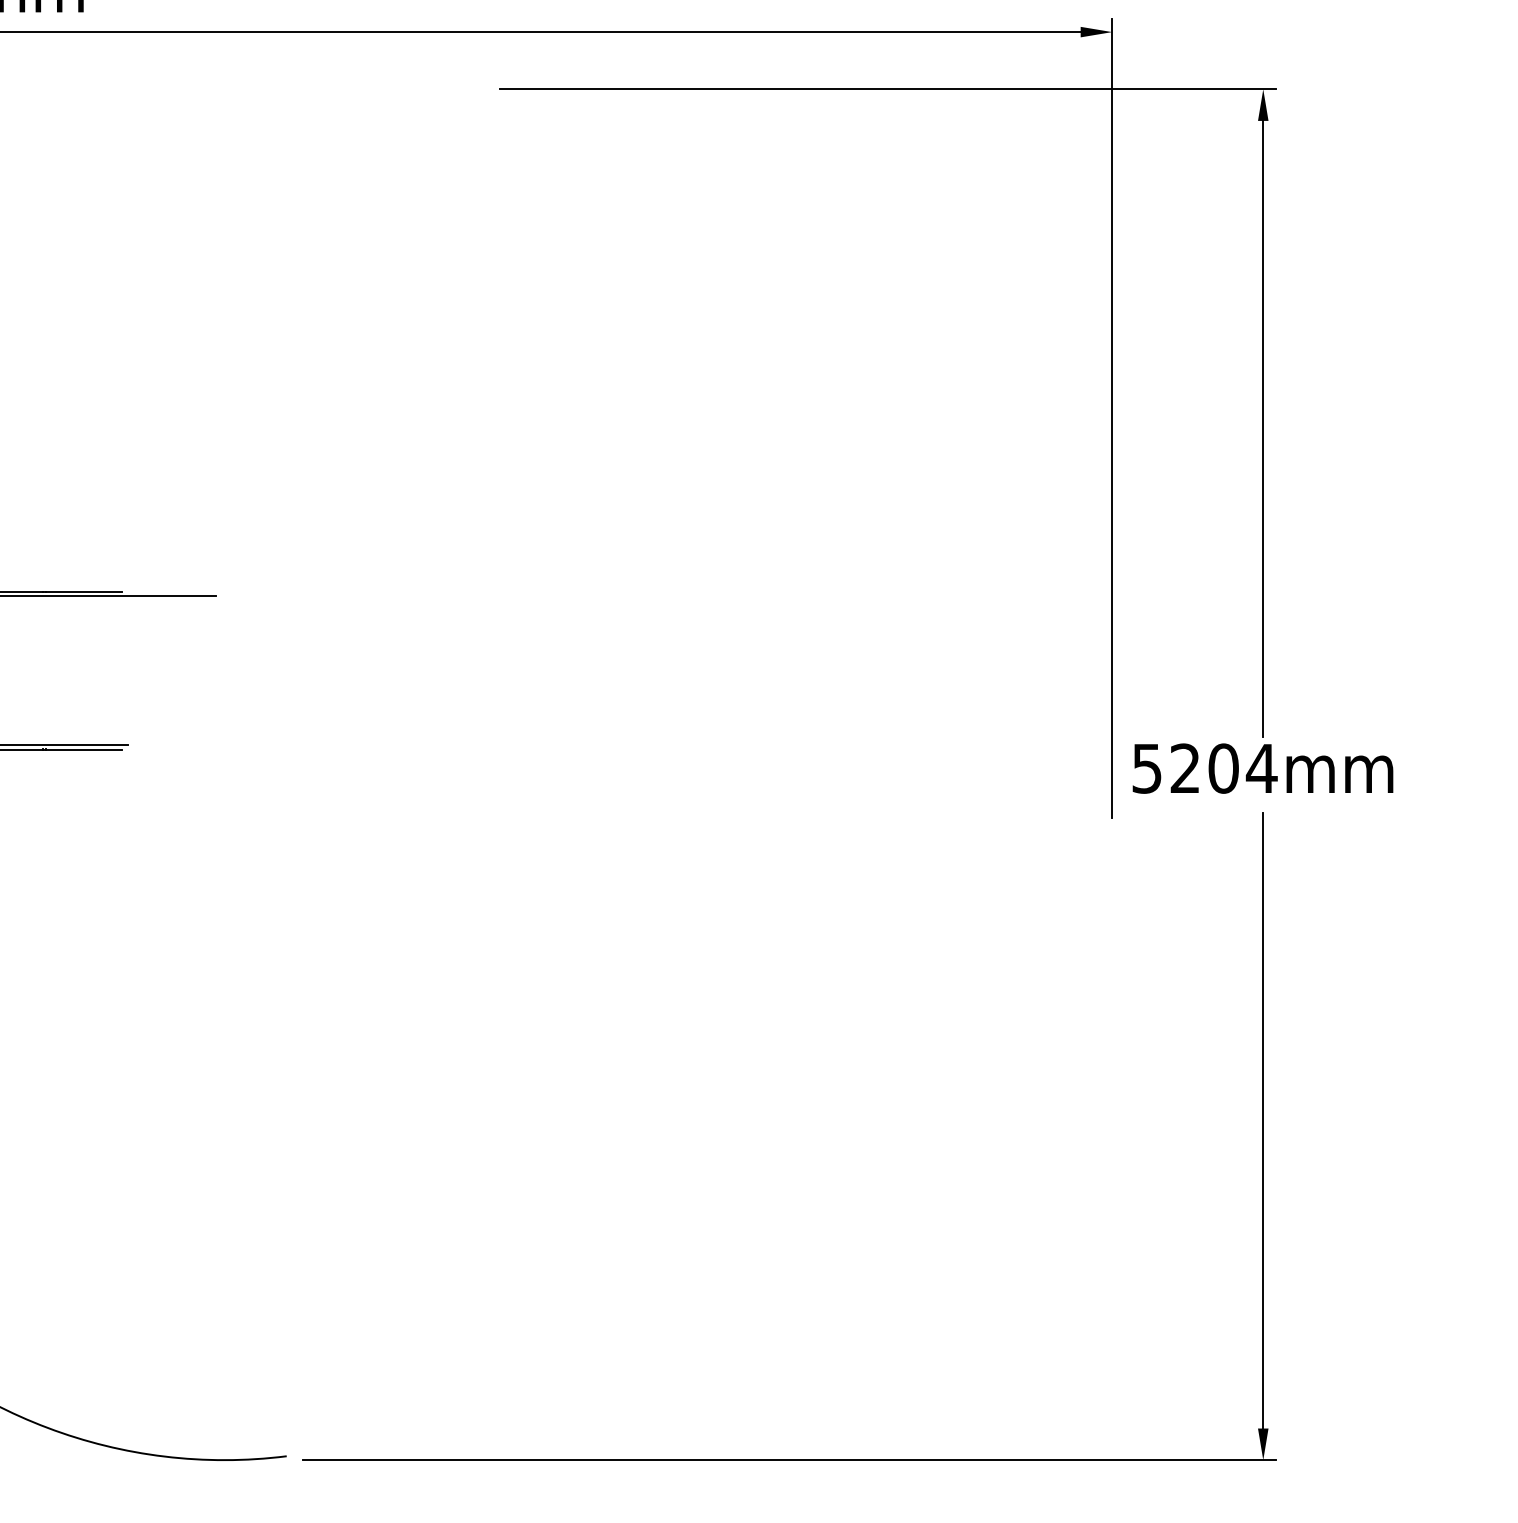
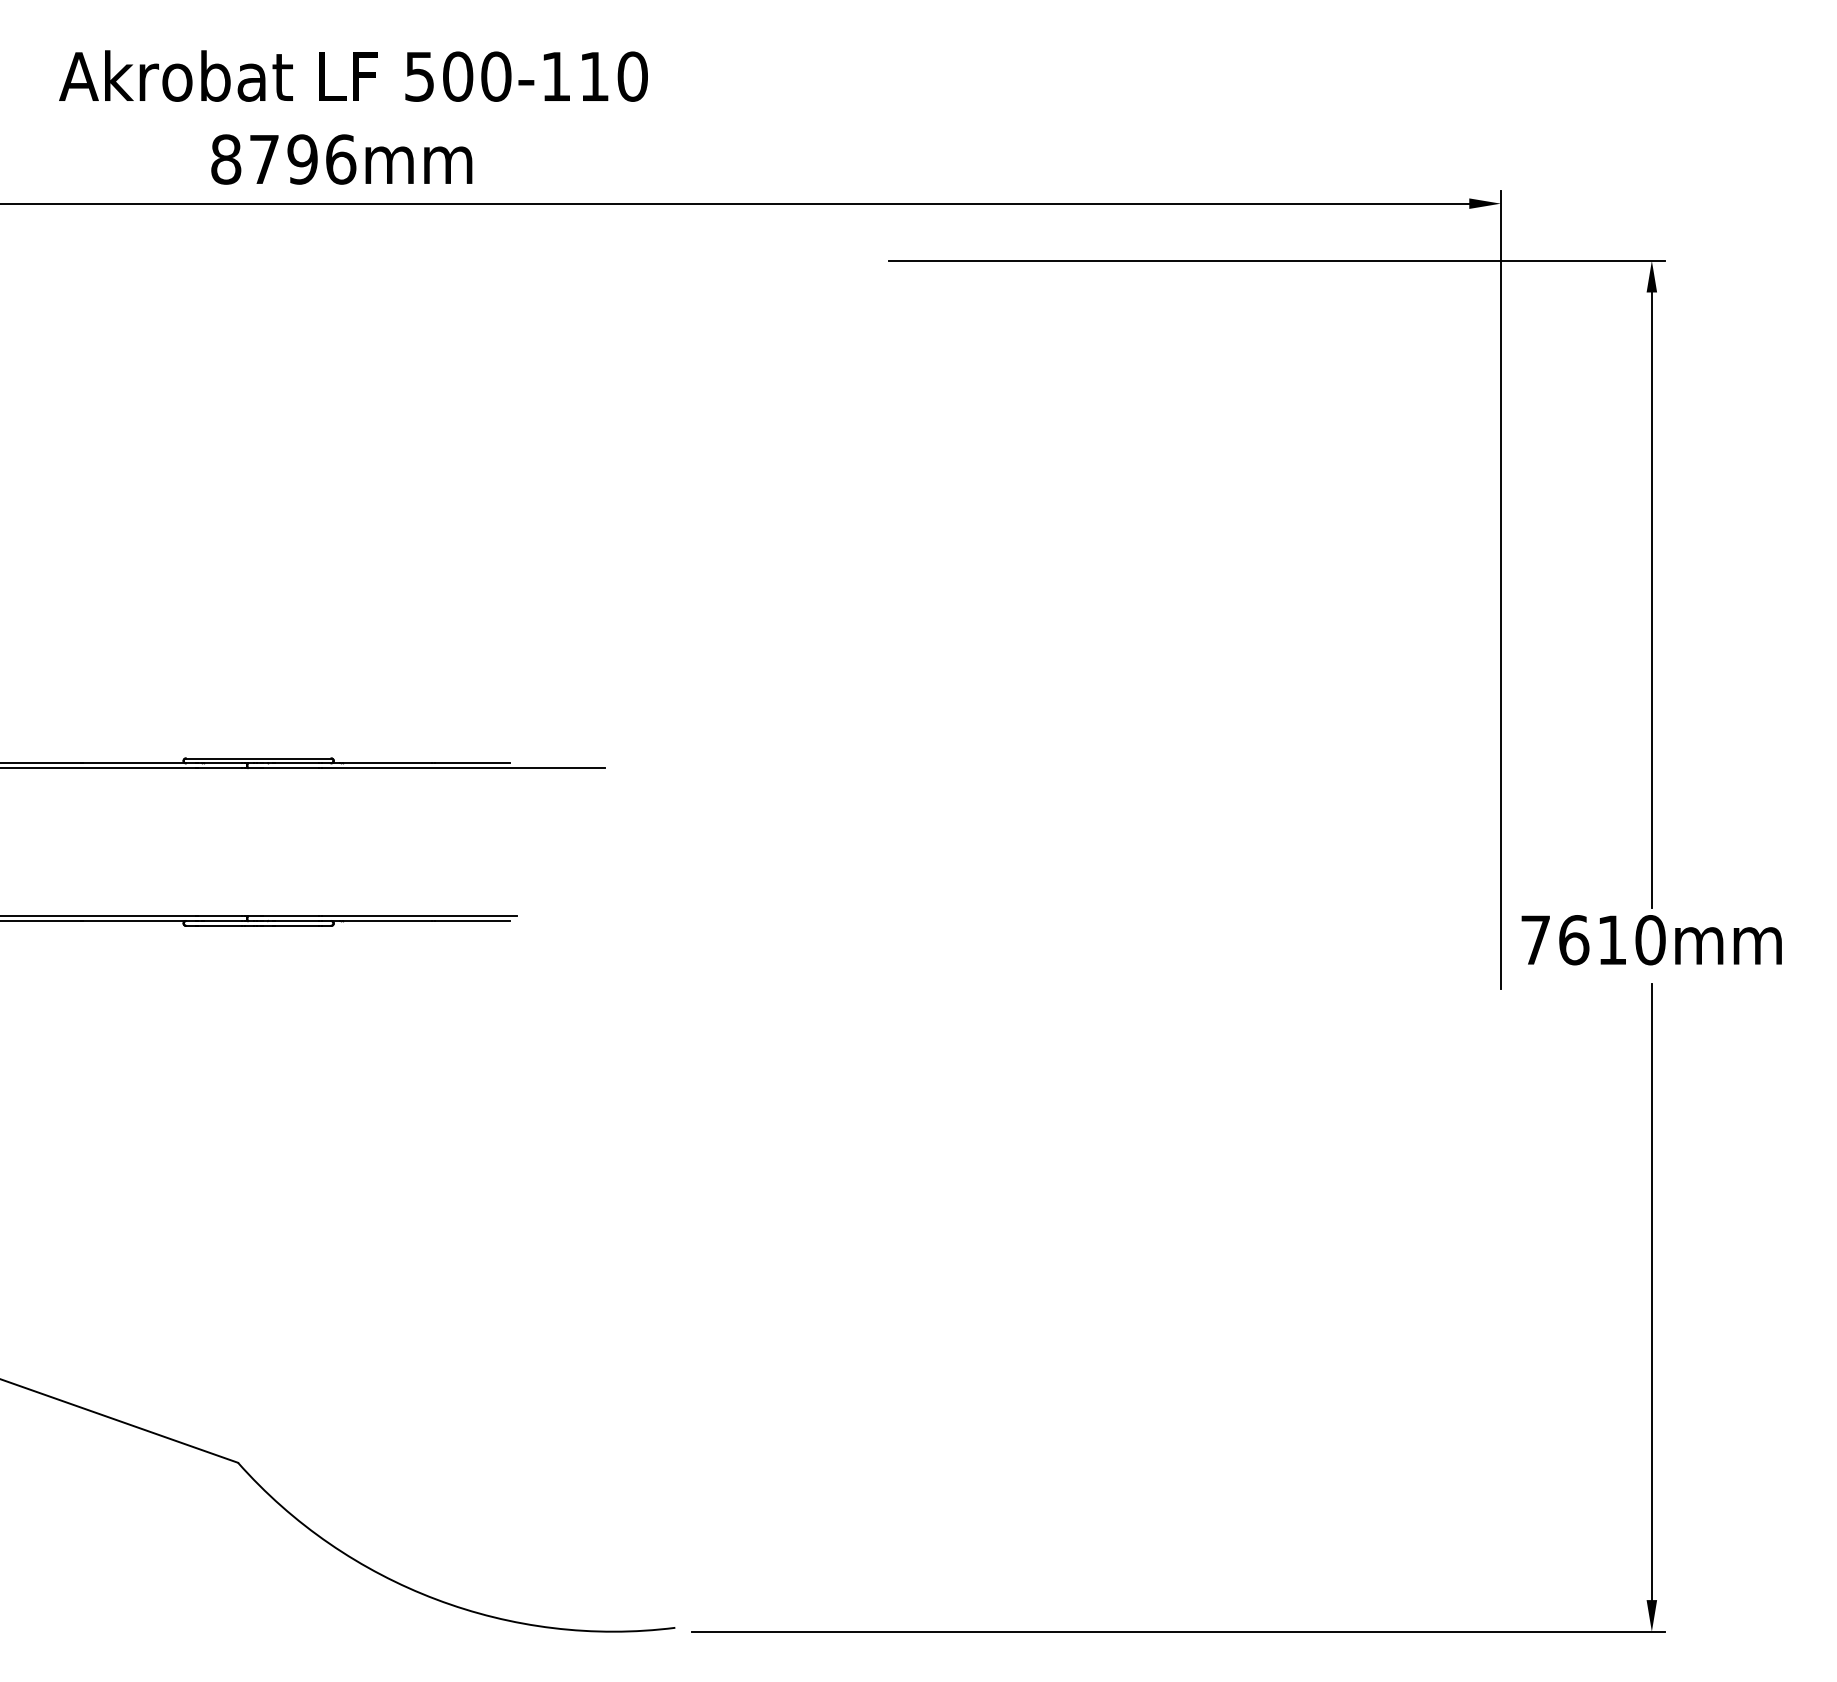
text: (1204, 768) -> (1593, 940), 5204mm -> 7610mm

